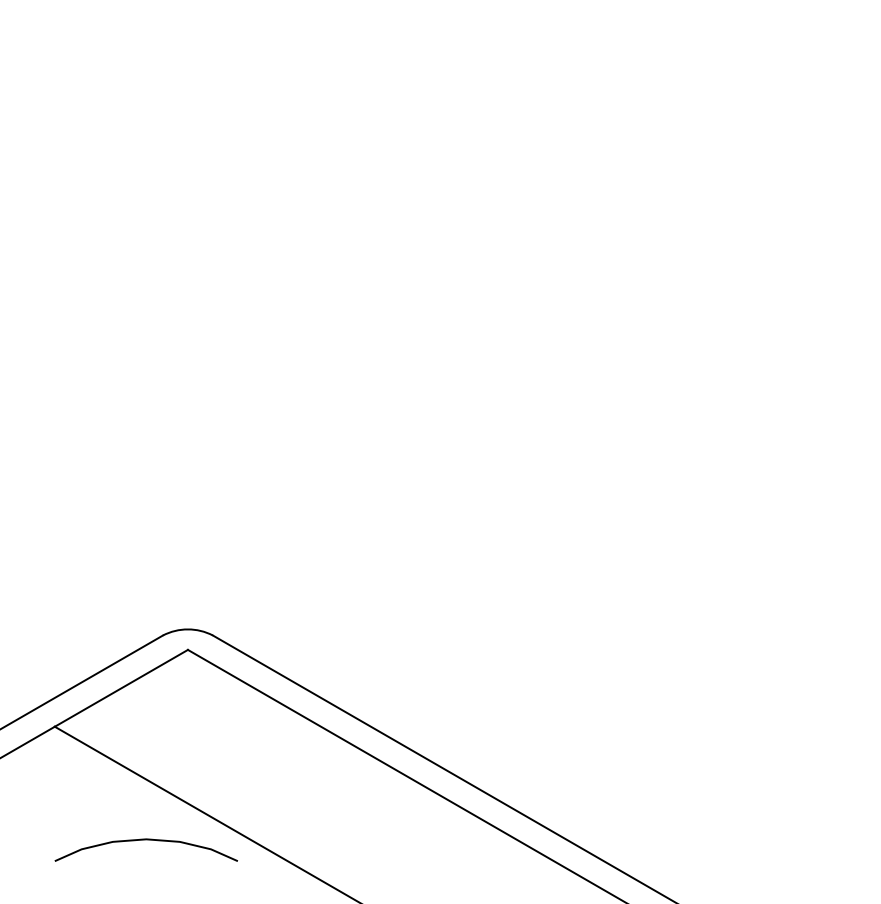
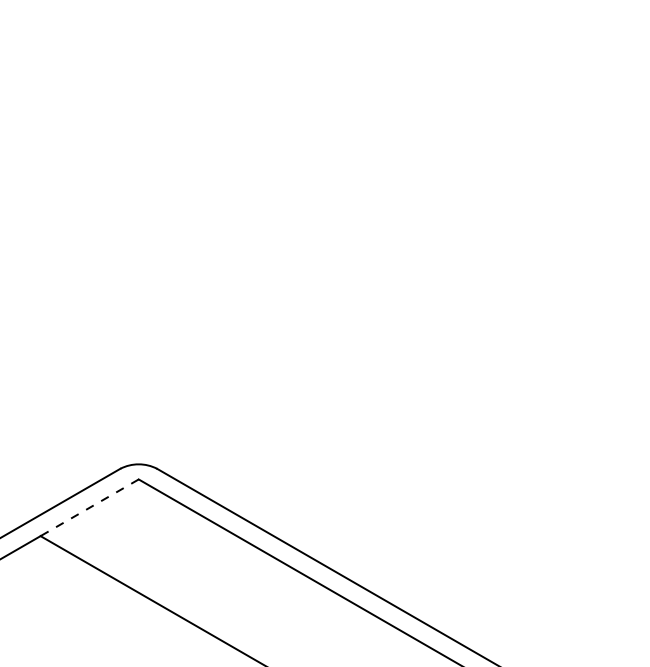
line: (121, 688) -> (89, 507), solid -> dashed
curve: (145, 840) -> (107, 620), removed

